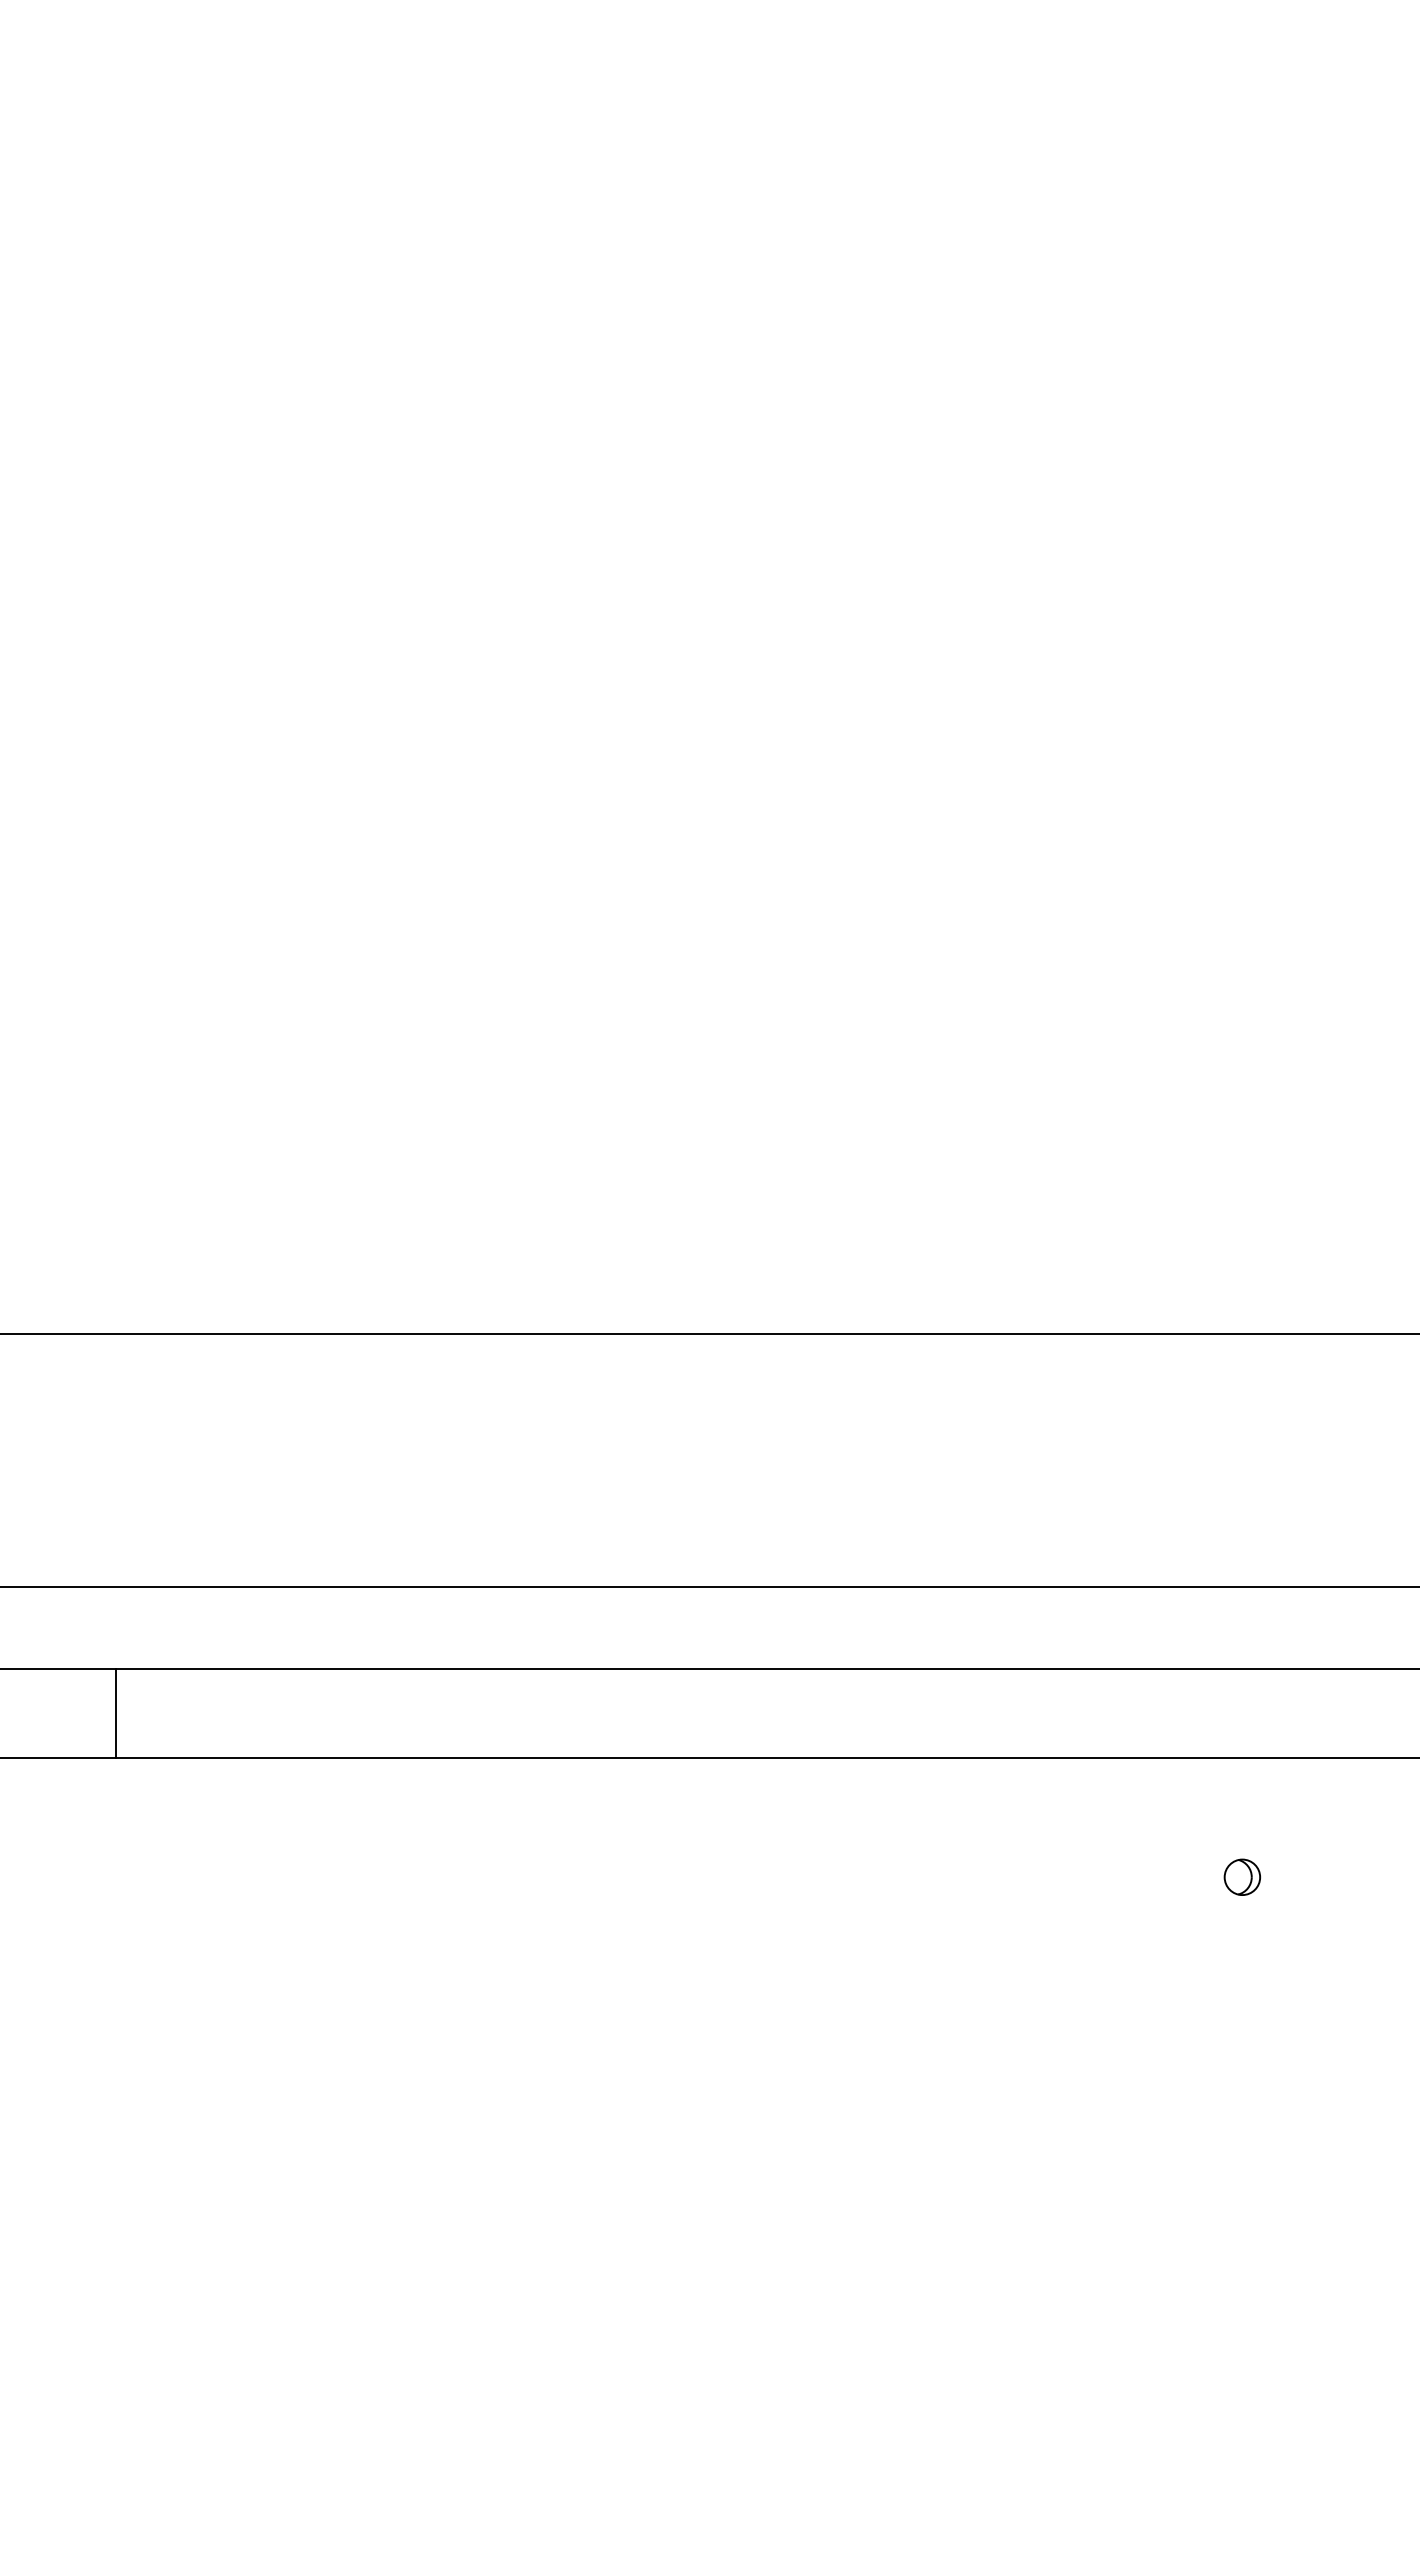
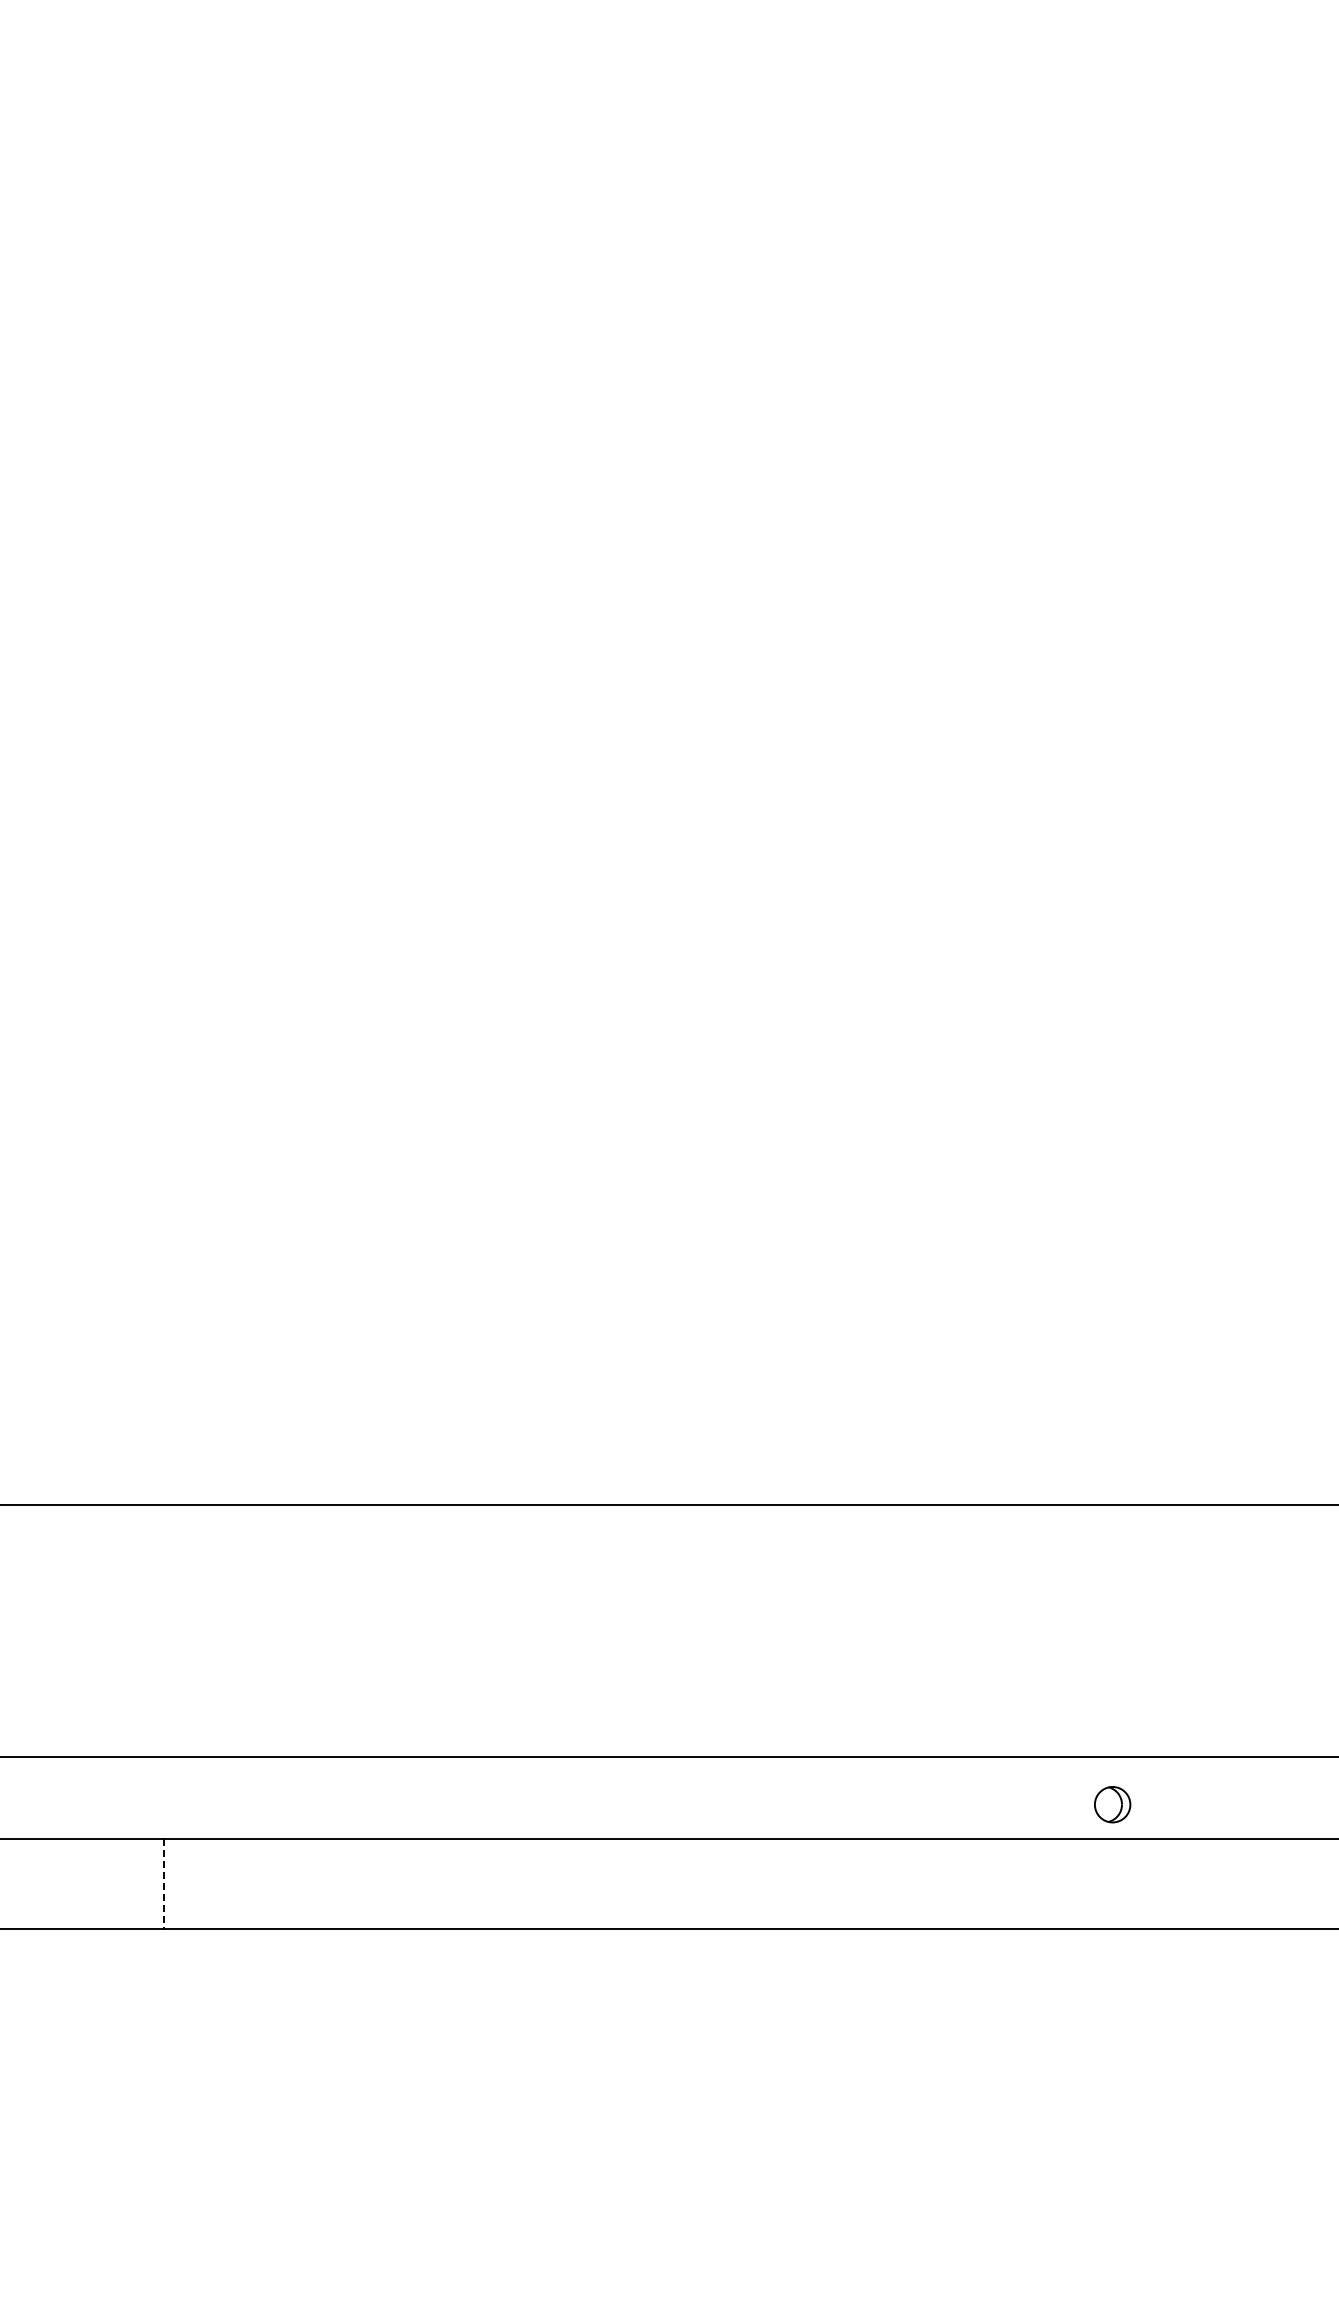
line: (116, 1713) -> (164, 1883), solid -> dashed
part: (1241, 1876) -> (1111, 1803), moved

